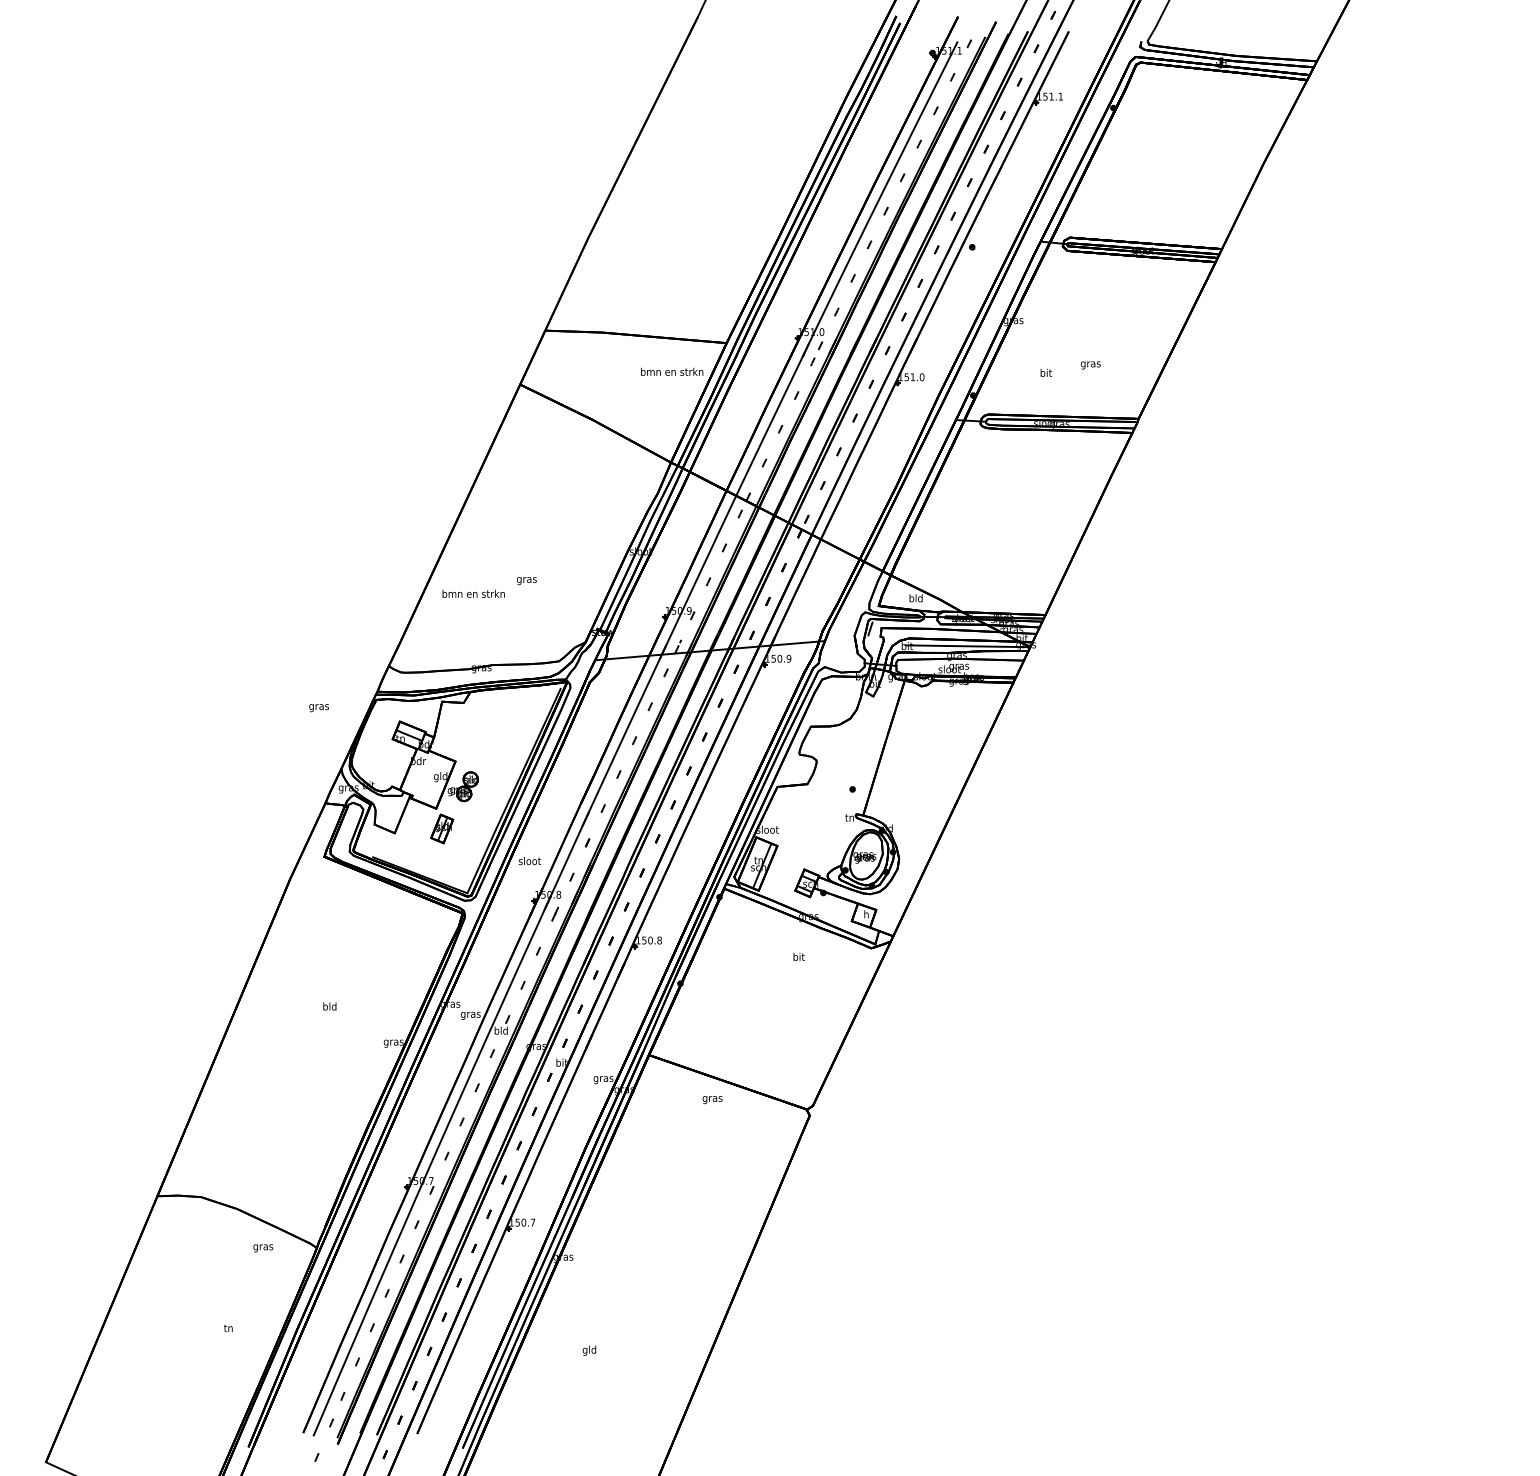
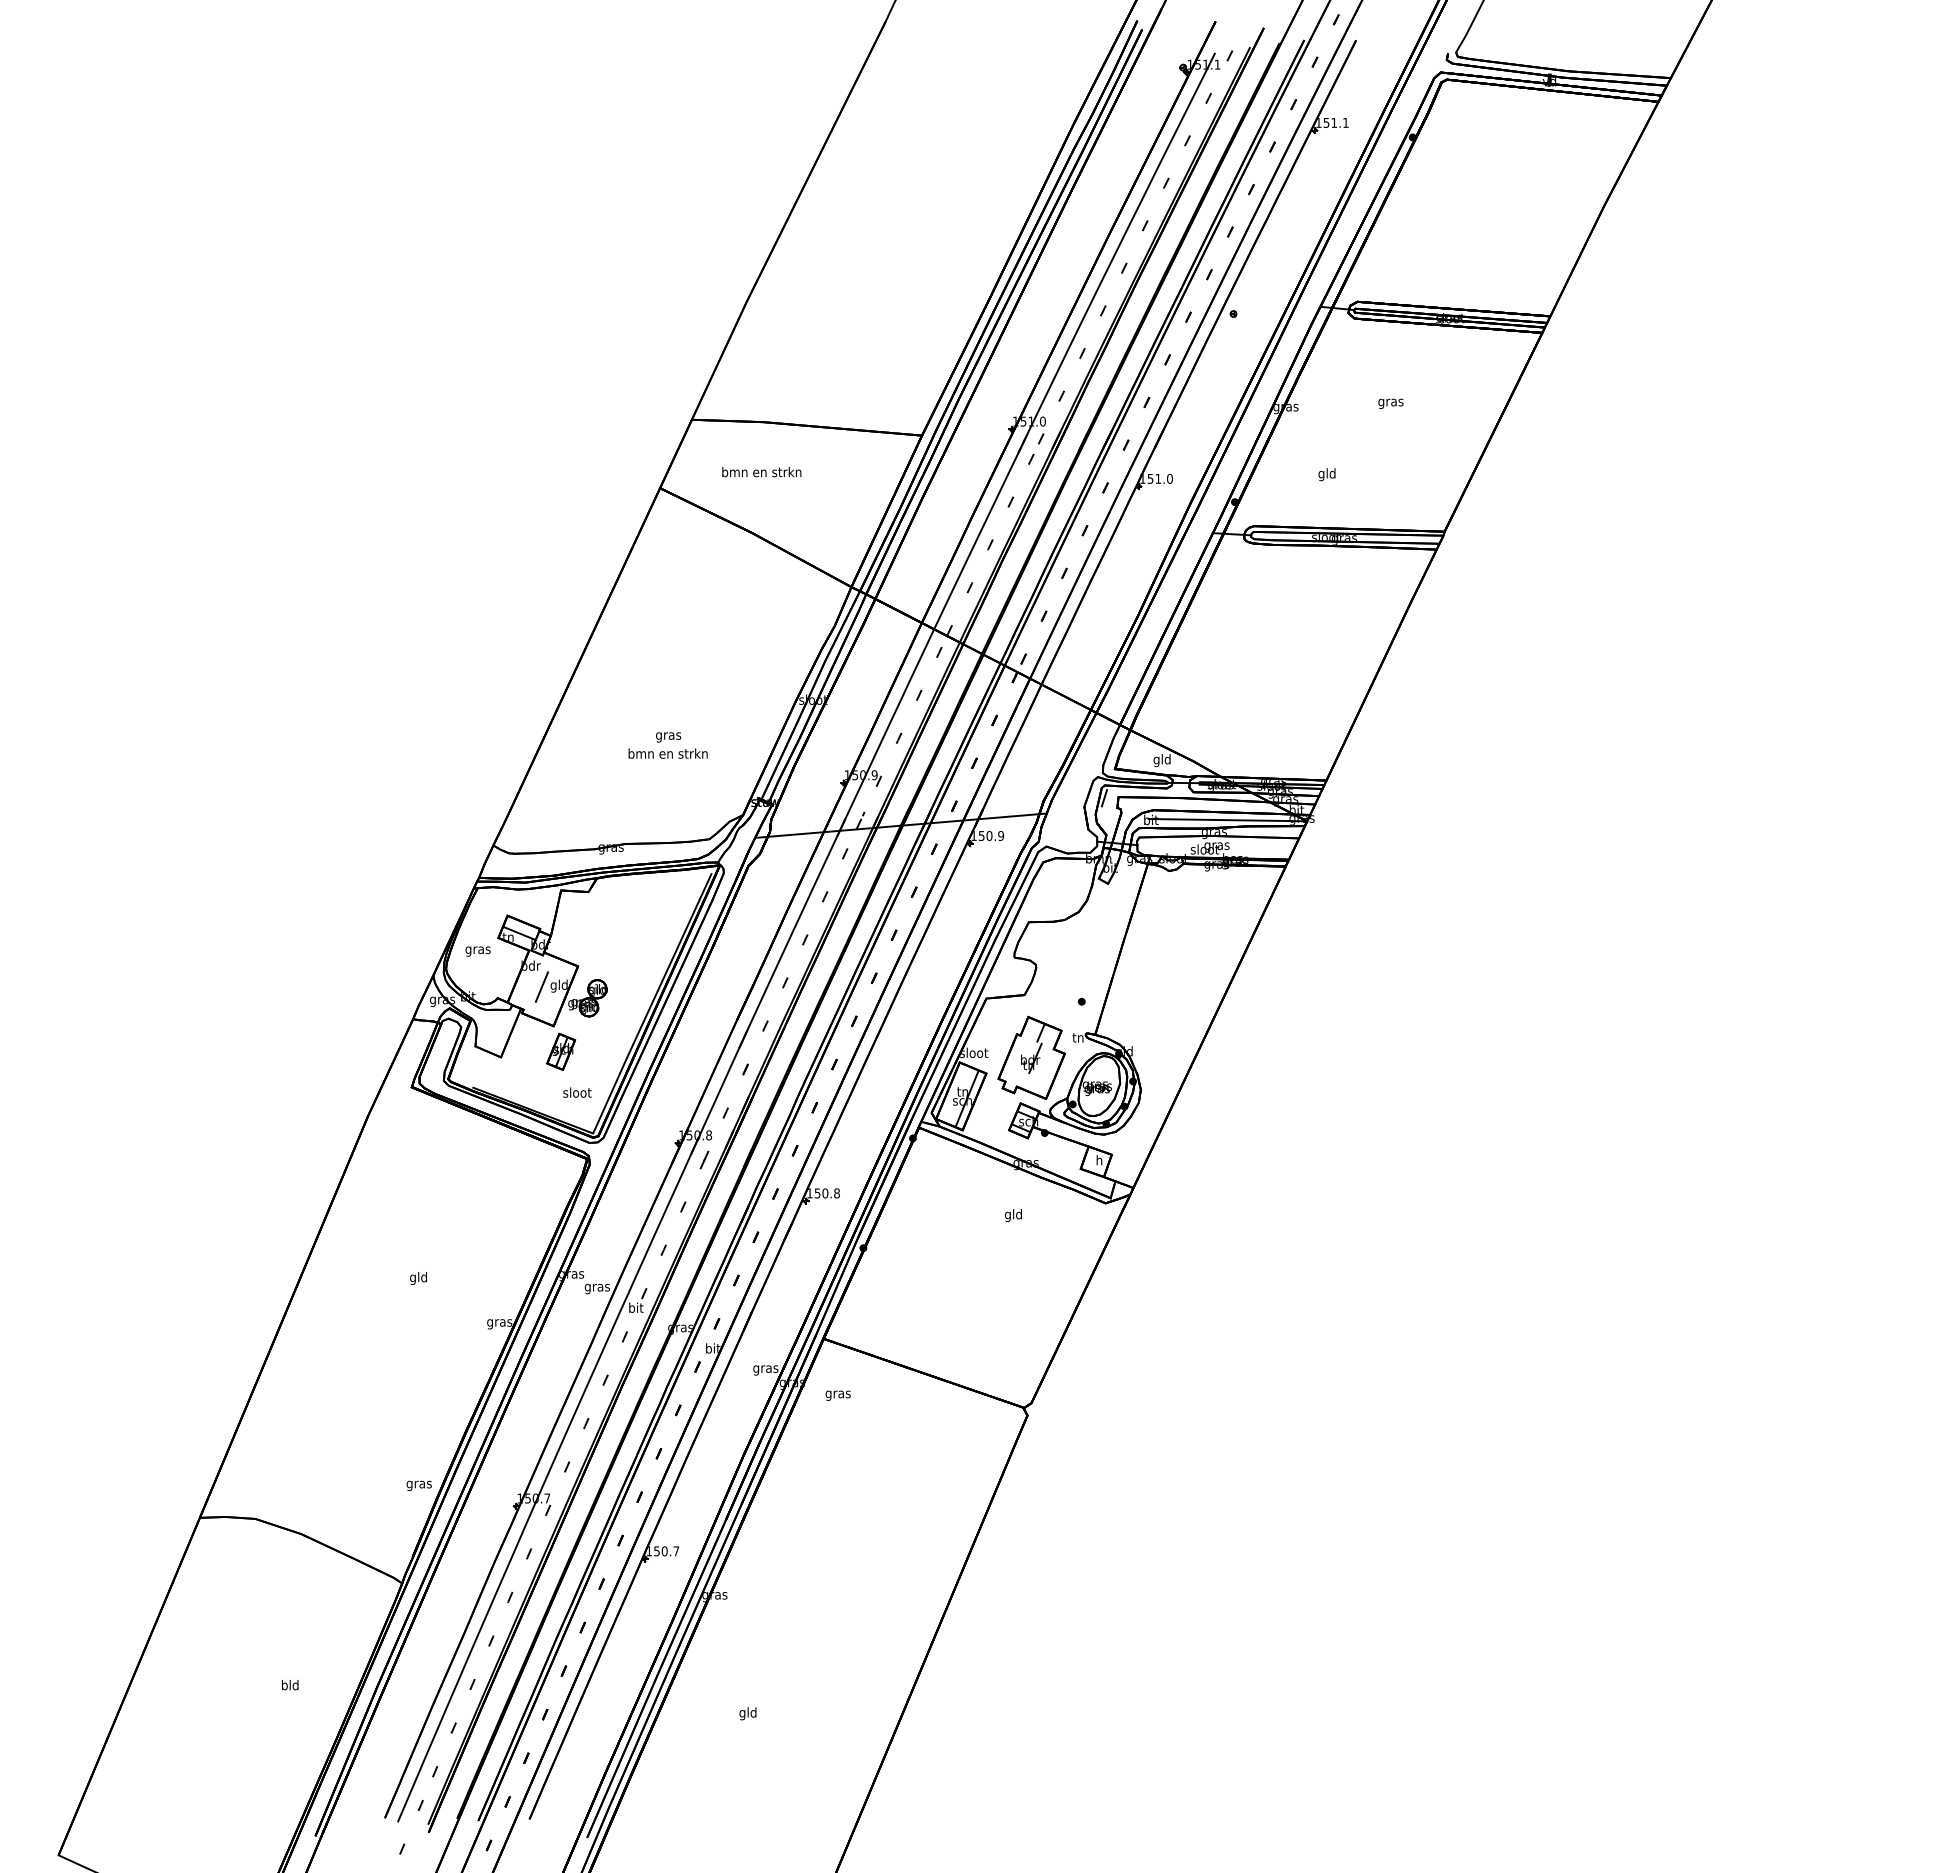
text: (1090, 365) -> (1390, 403), moved
text: (671, 371) -> (761, 471), moved
text: (1045, 373) -> (1326, 474), bit -> gld
text: (473, 593) -> (667, 753), moved
text: (911, 599) -> (1156, 760), bld -> gld
text: (318, 708) -> (477, 951), moved
line: (426, 777) -> (541, 986), added
part: (812, 833) -> (1031, 1057), added
text: (529, 860) -> (577, 1092), moved
text: (798, 957) -> (1013, 1215), bit -> gld
text: (325, 1007) -> (413, 1278), bld -> gld
text: (500, 1030) -> (635, 1307), bld -> bit
text: (712, 1099) -> (837, 1395), moved
text: (262, 1248) -> (418, 1485), moved
text: (228, 1327) -> (290, 1684), tn -> bld

